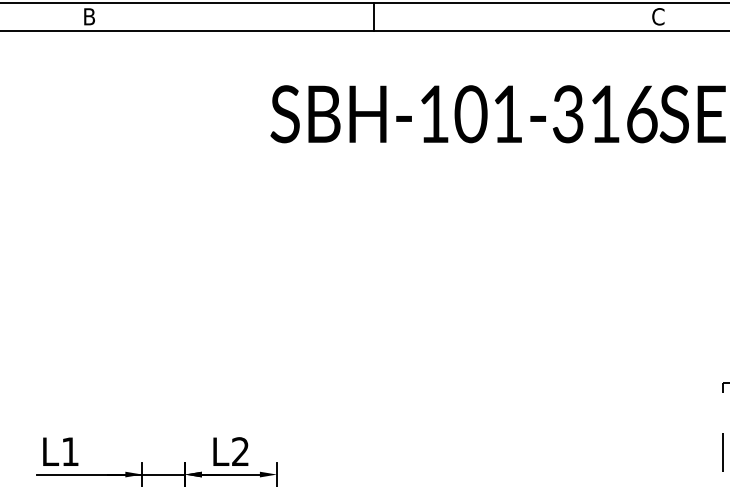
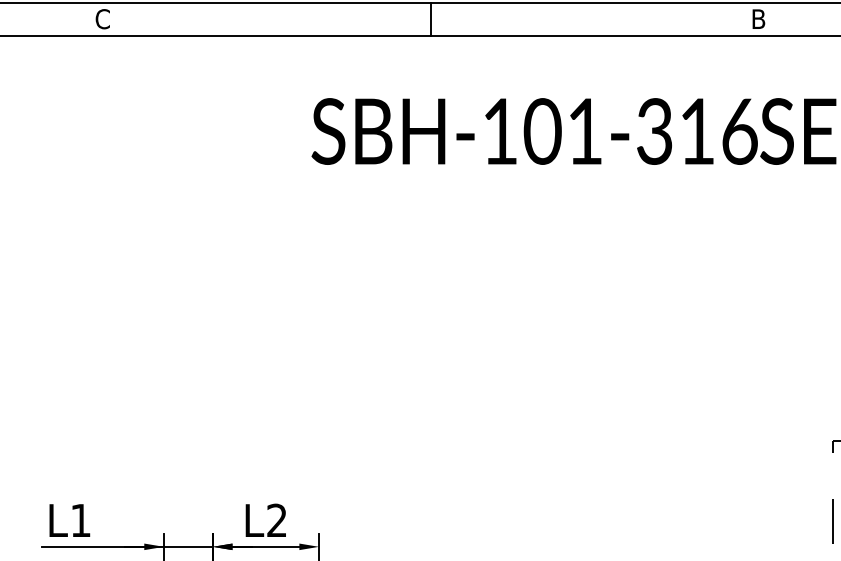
text: (89, 17) -> (102, 19), B -> C
text: (658, 17) -> (758, 19), C -> B

